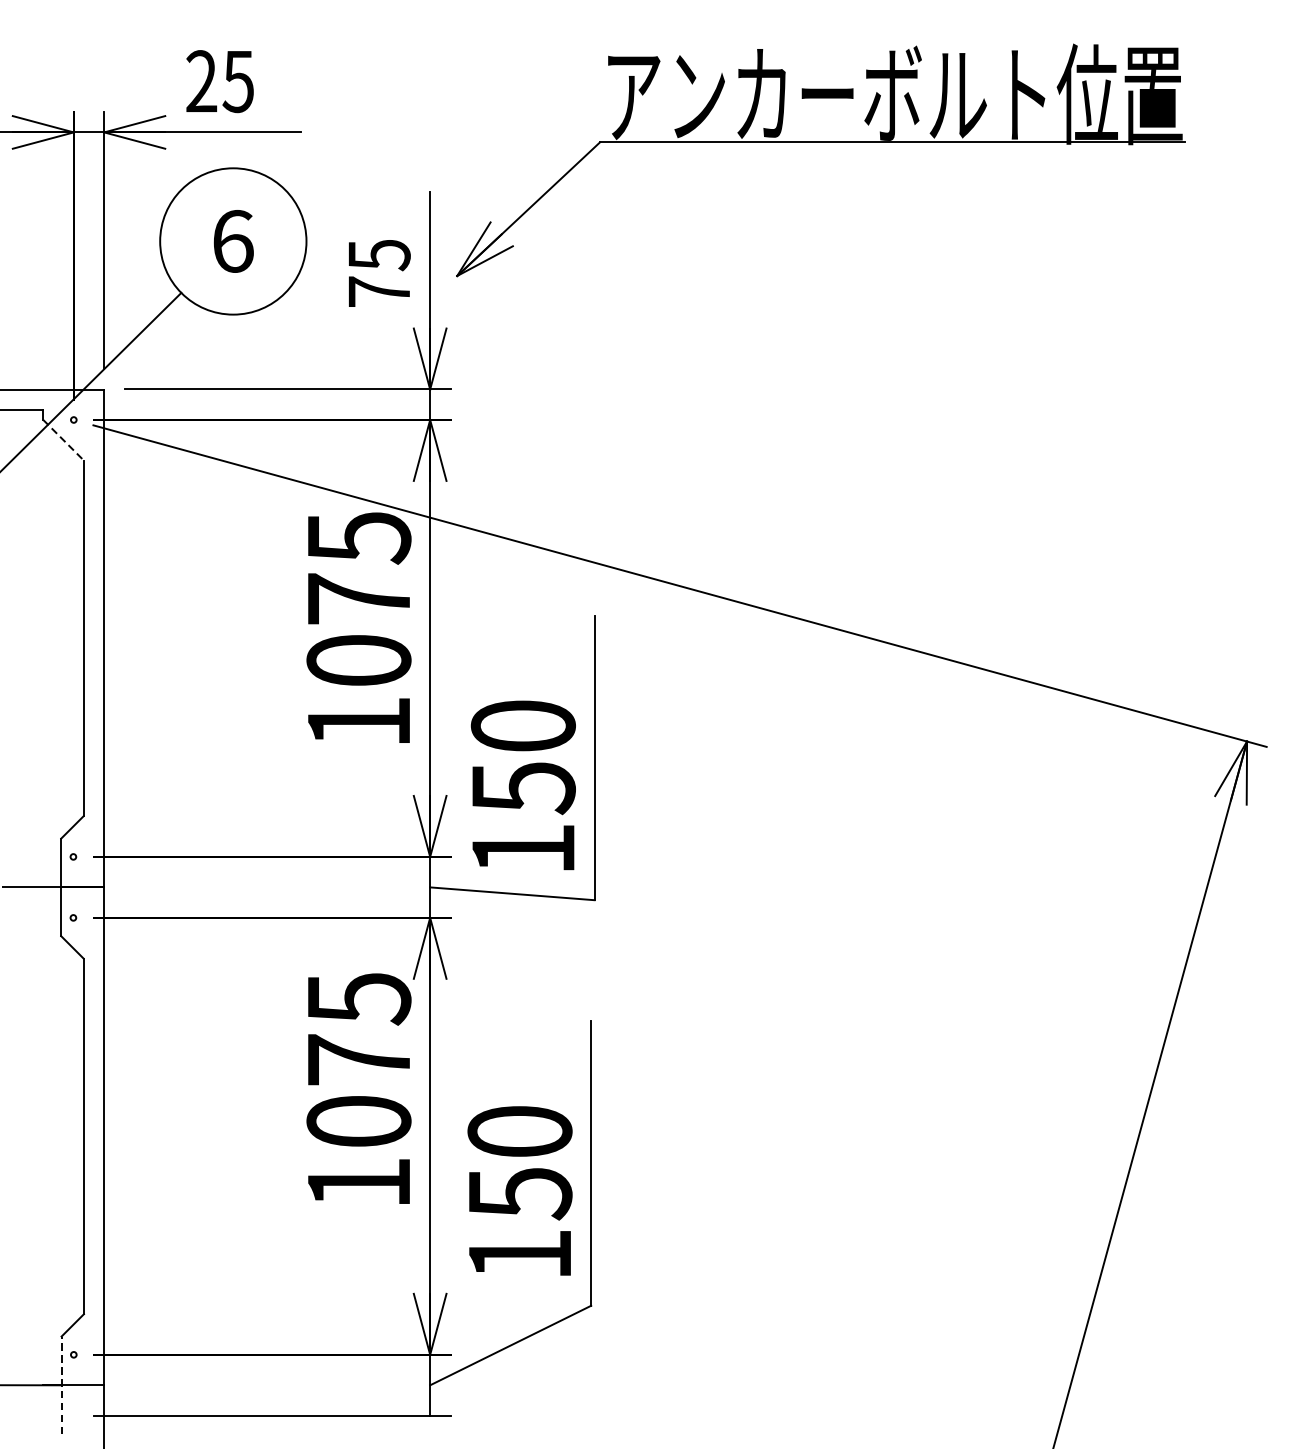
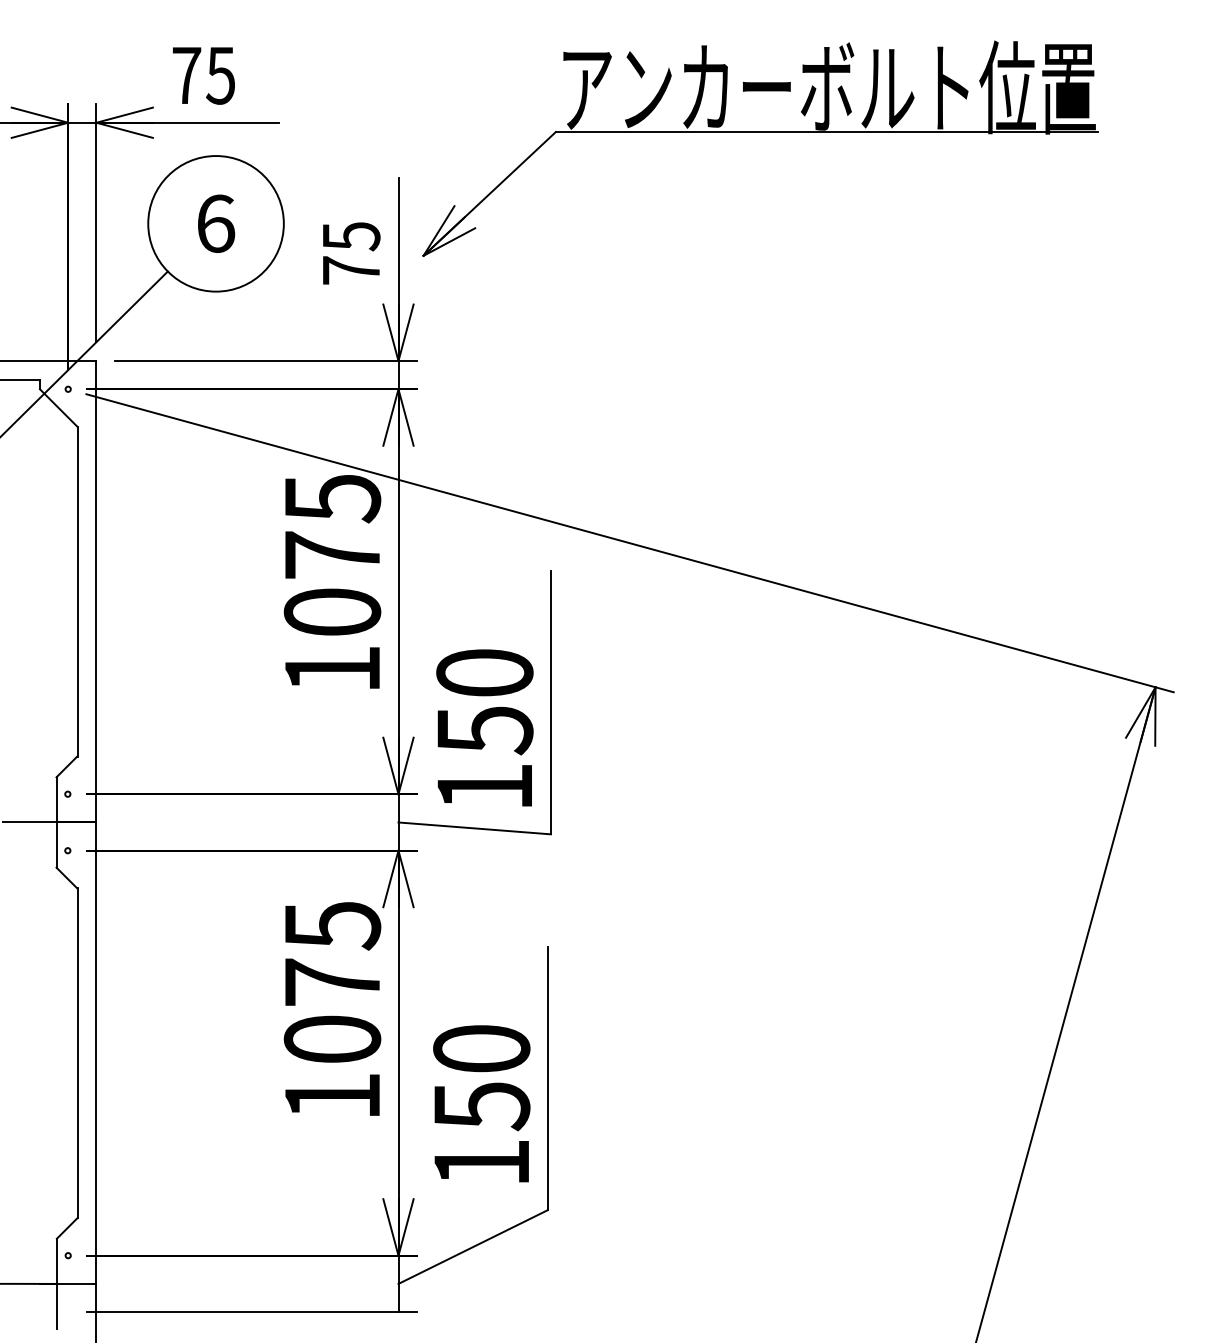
text: (201, 80) -> (186, 74), 25 -> 75
line: (63, 440) -> (58, 408), dashed -> solid
line: (61, 1384) -> (56, 1283), dashed -> solid

